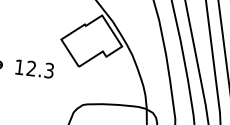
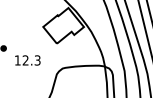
text: (34, 68) -> (27, 60), moved

